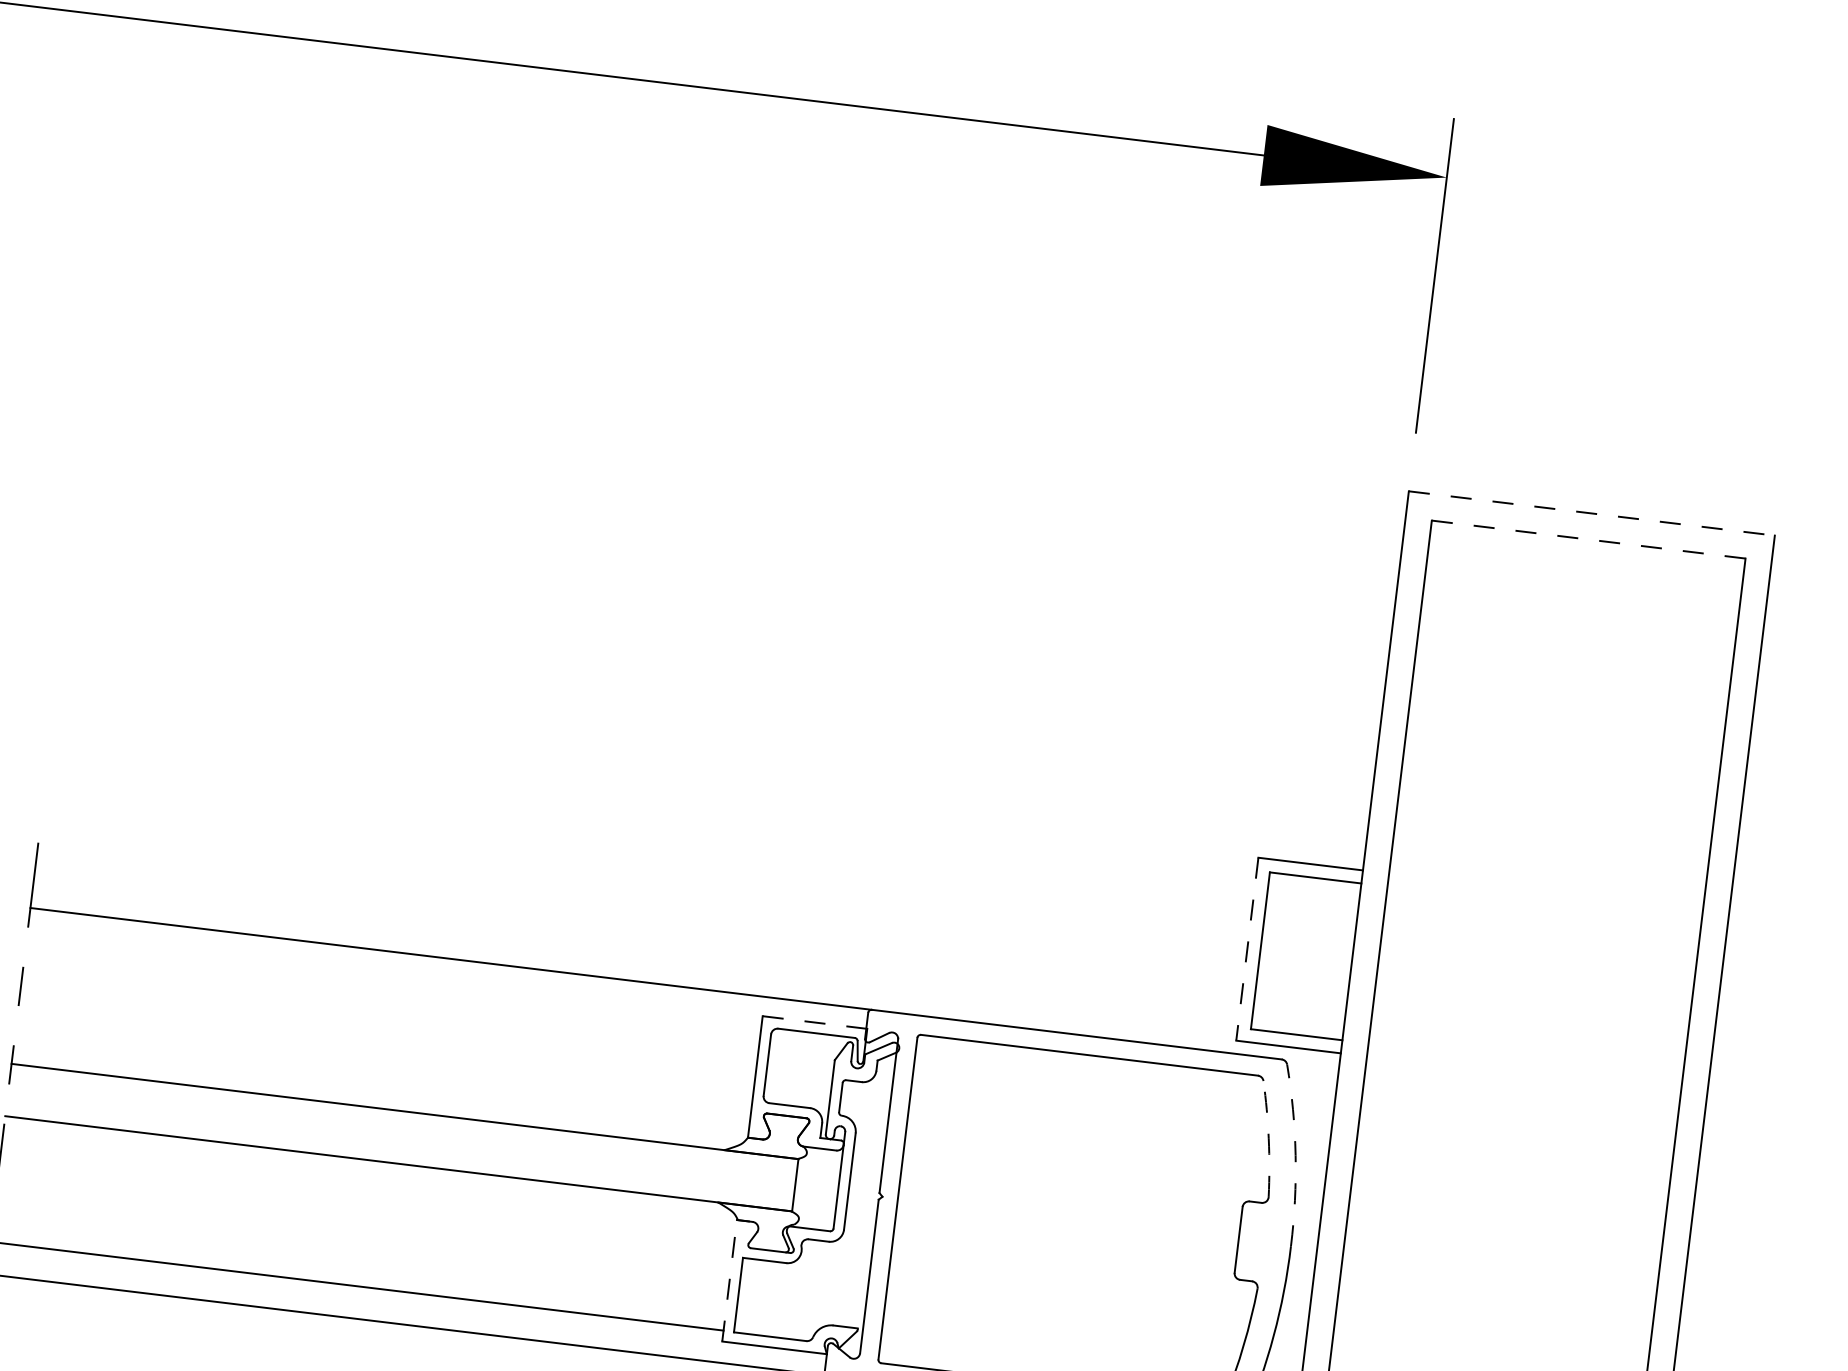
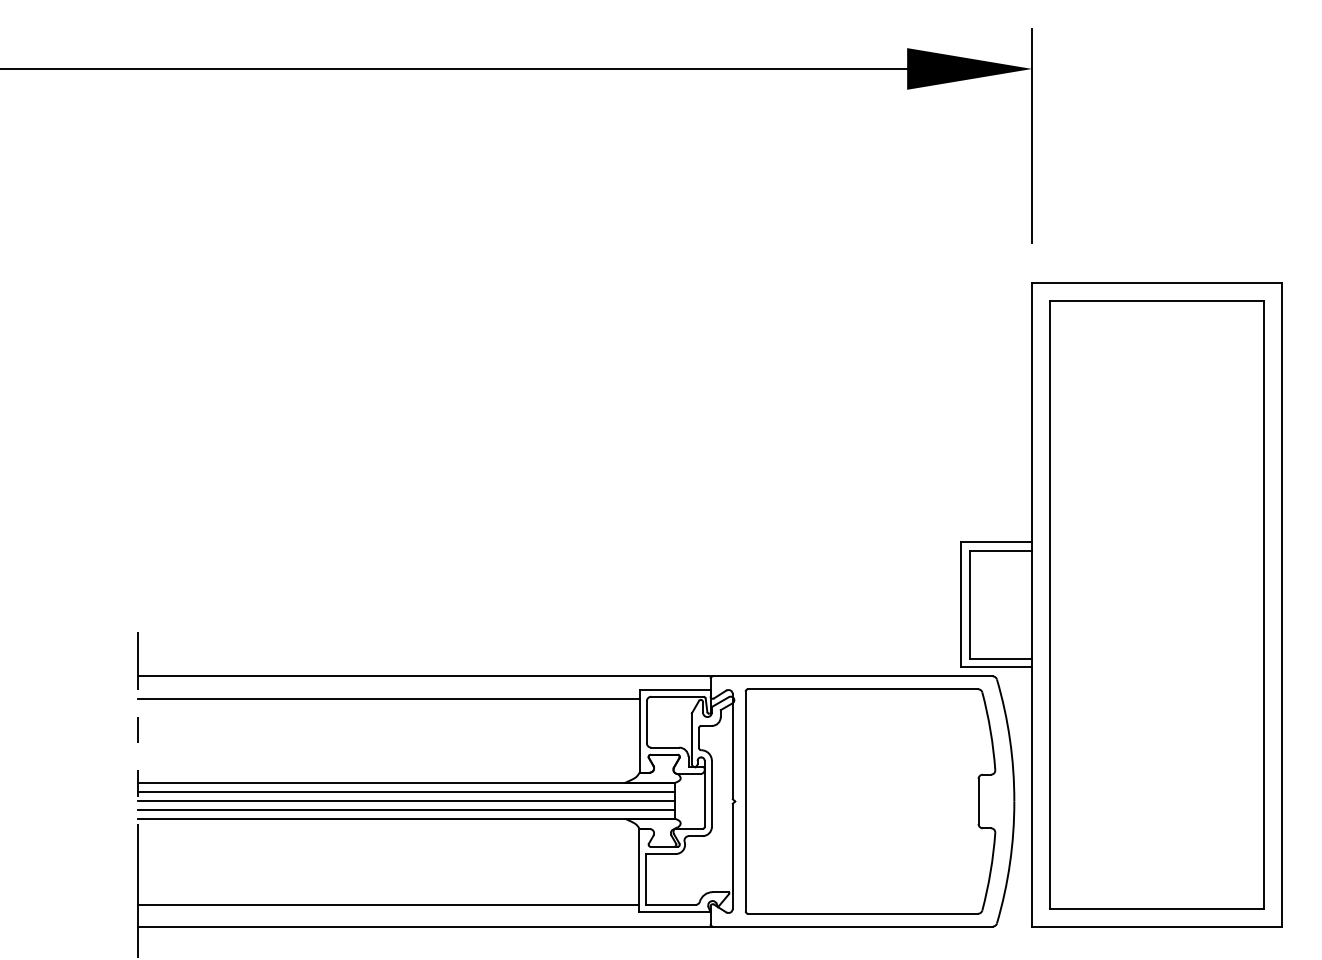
line: (1592, 513) -> (1157, 283), dashed -> solid
line: (1588, 540) -> (1157, 301), dashed -> solid
line: (1247, 948) -> (960, 604), dashed -> solid
line: (393, 984) -> (388, 698), added
line: (815, 1022) -> (675, 689), dashed -> solid
line: (403, 1123) -> (406, 791), added
line: (401, 1137) -> (406, 800), added
arc: (1268, 1138) -> (990, 730), dashed -> solid
line: (400, 1150) -> (406, 809), added
arc: (1296, 1154) -> (1010, 739), dashed -> solid
line: (730, 1280) -> (639, 870), dashed -> solid

